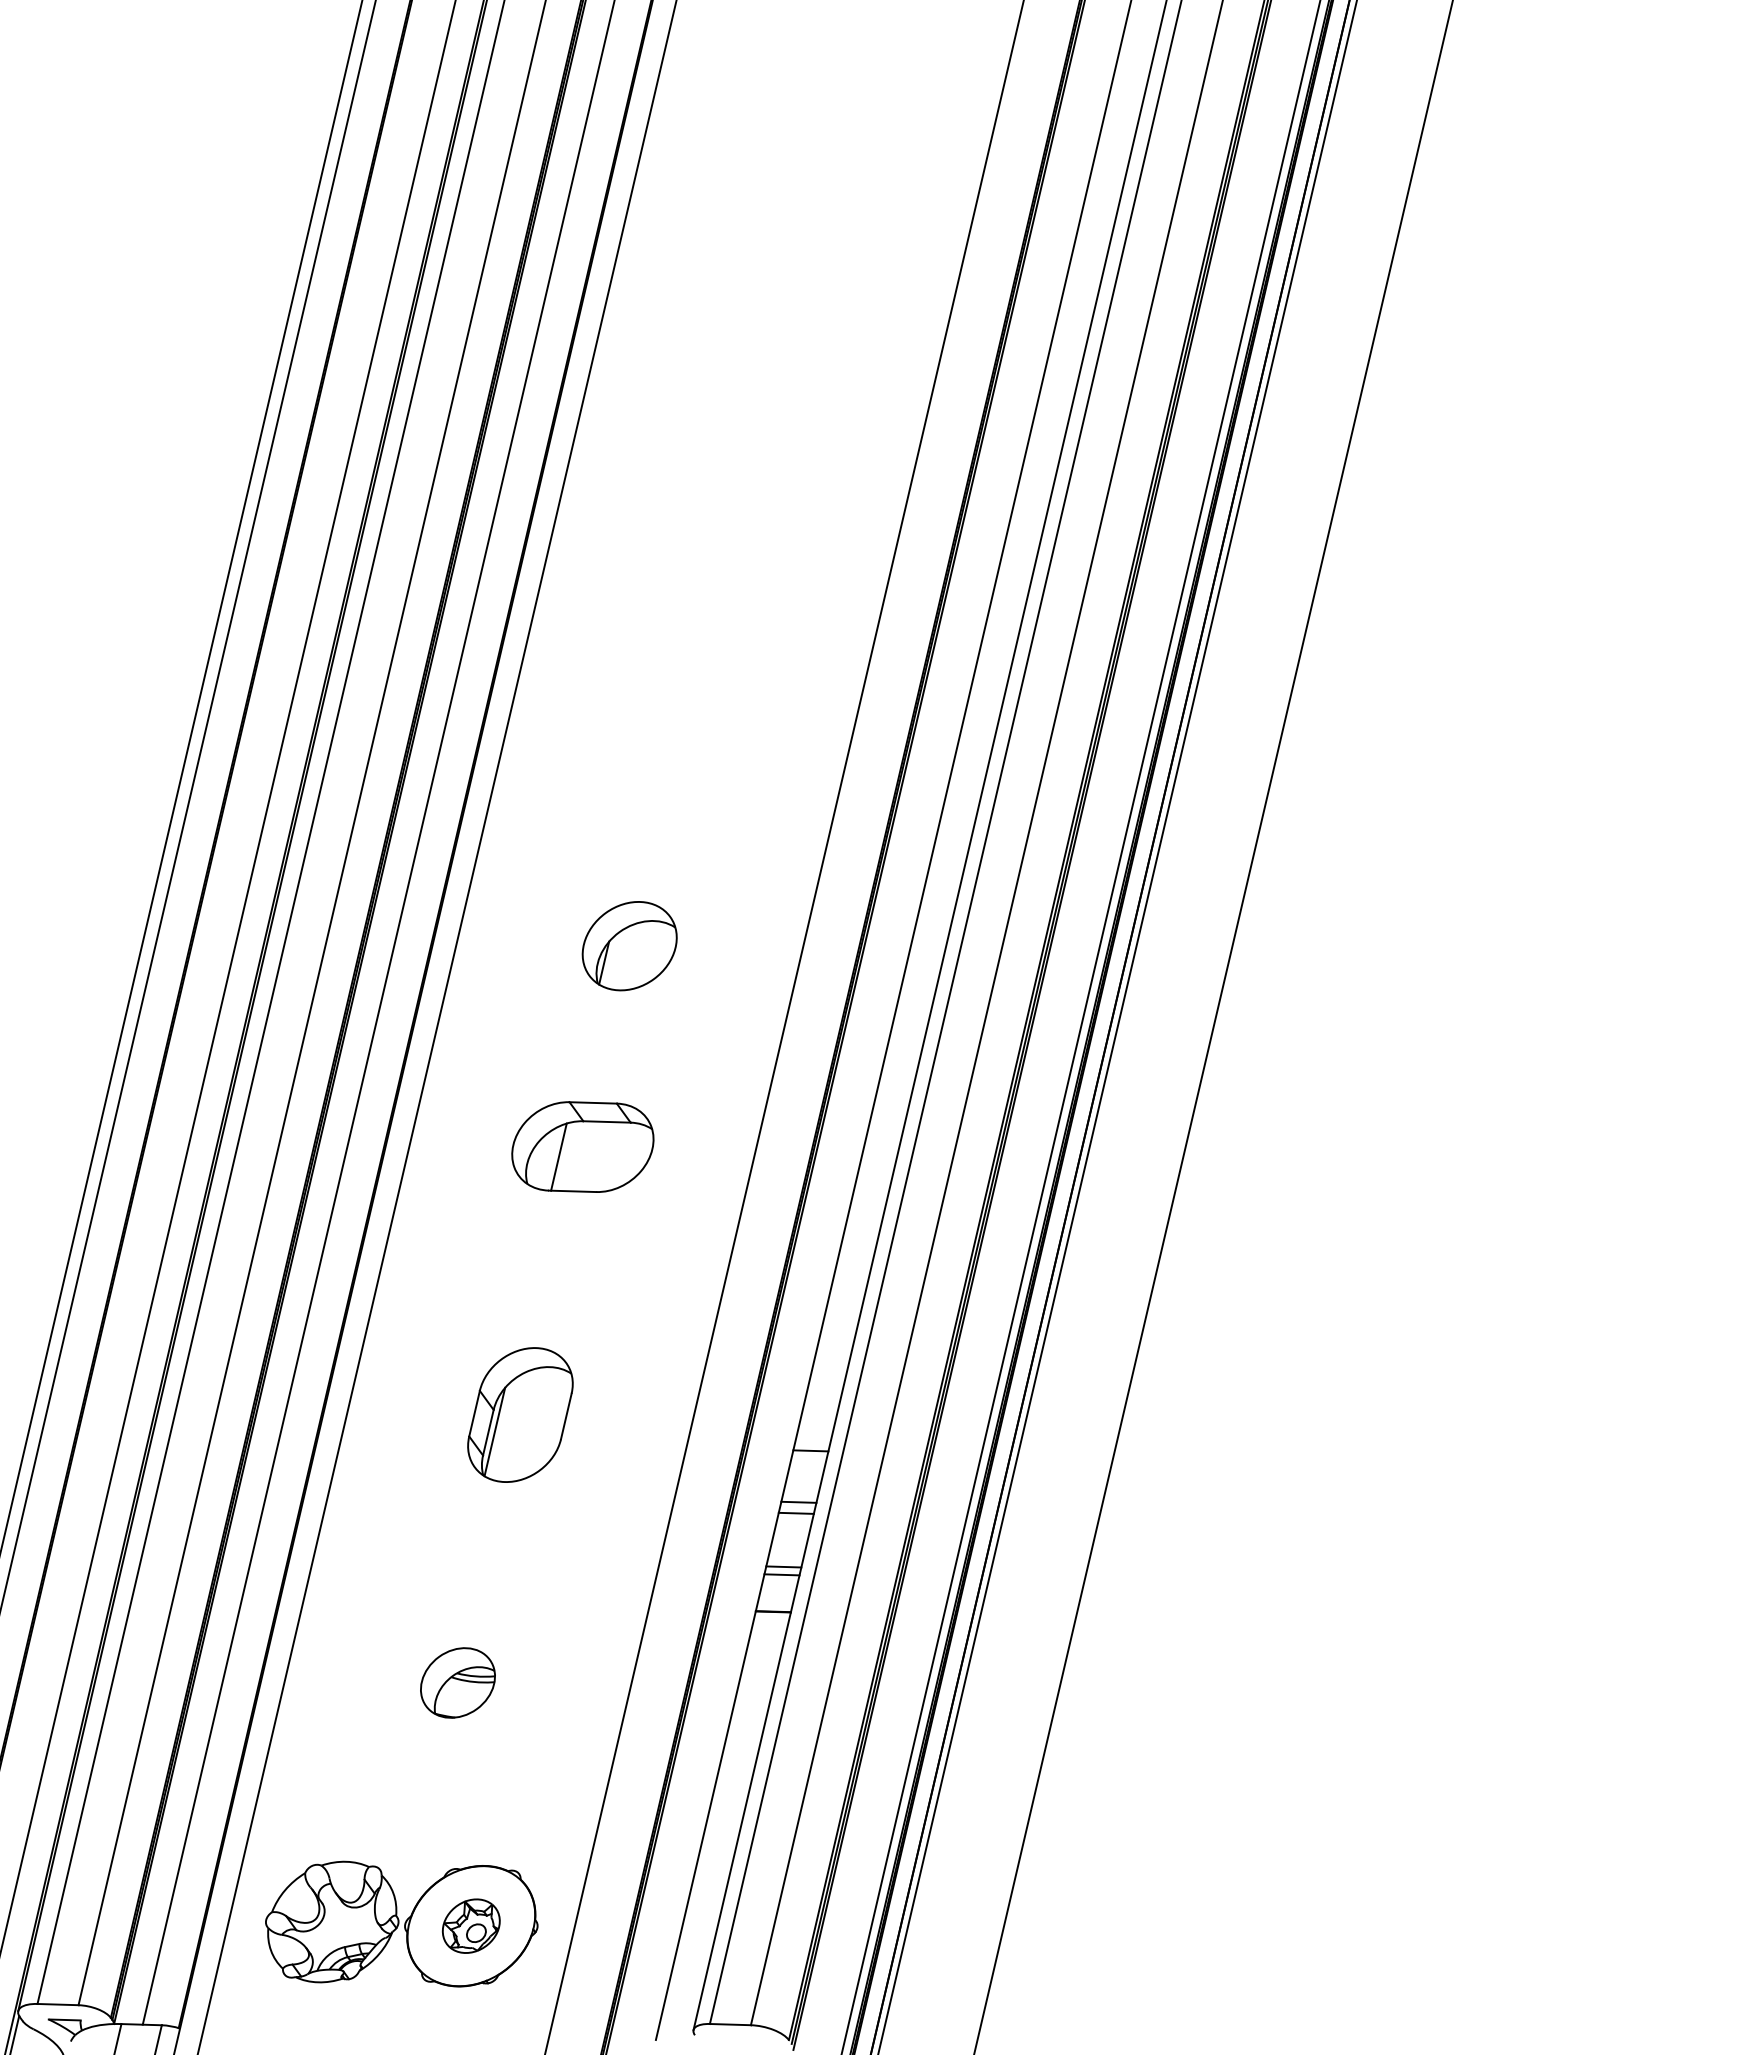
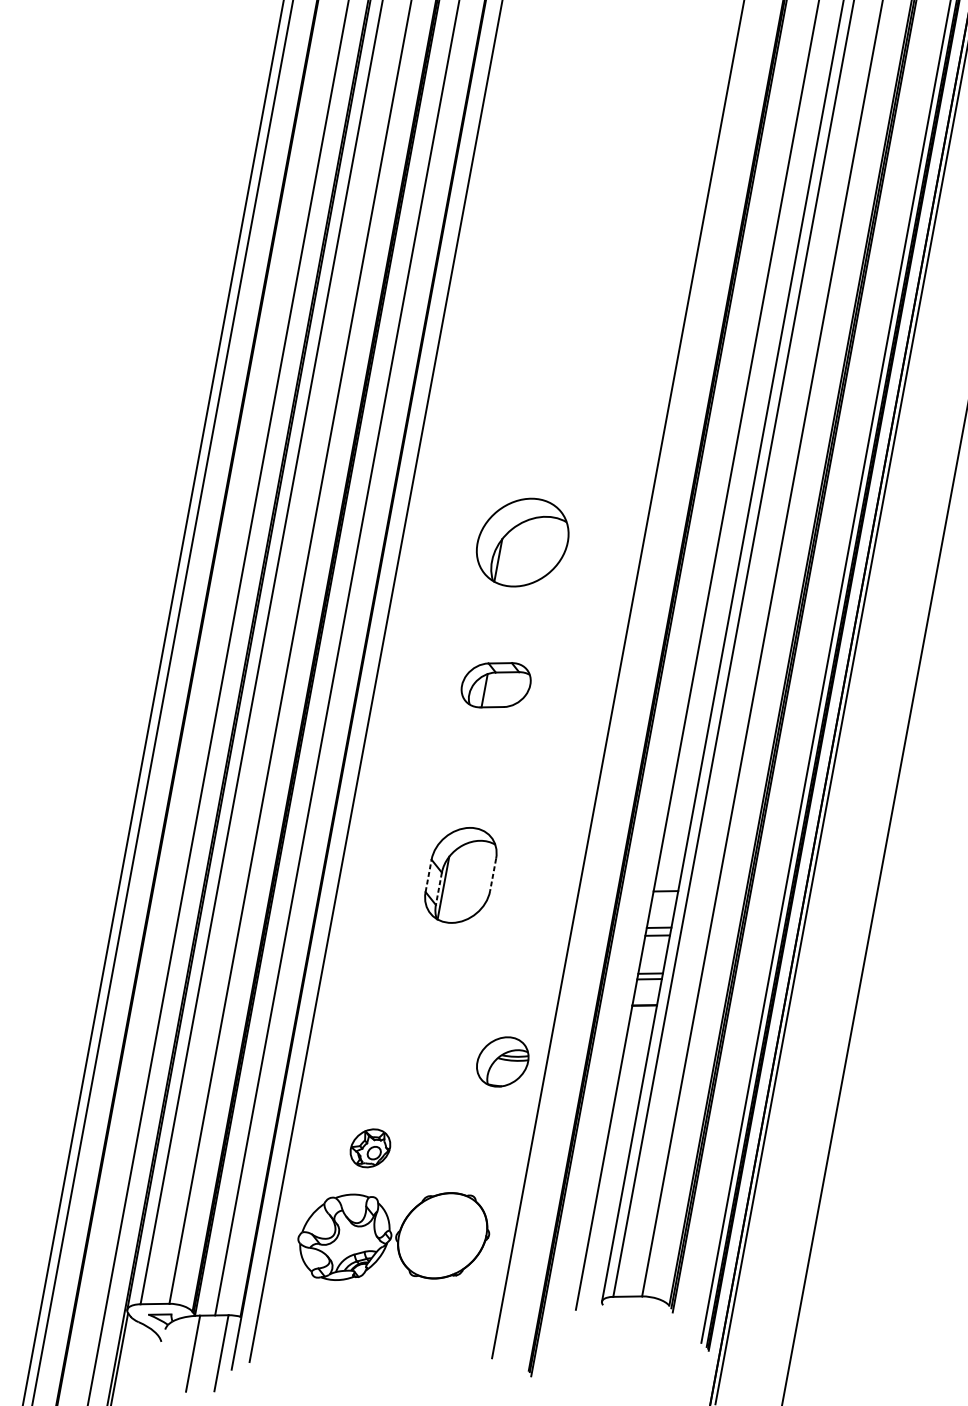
part: (629, 946) -> (522, 542), size x1.4
part: (582, 1146) -> (495, 684), size x0.7
line: (474, 1413) -> (428, 875), solid -> dashed
line: (566, 1416) -> (493, 874), solid -> dashed
line: (488, 1433) -> (439, 889), solid -> dashed
part: (457, 1682) -> (502, 1061), moved
part: (470, 1925) -> (369, 1147), moved

